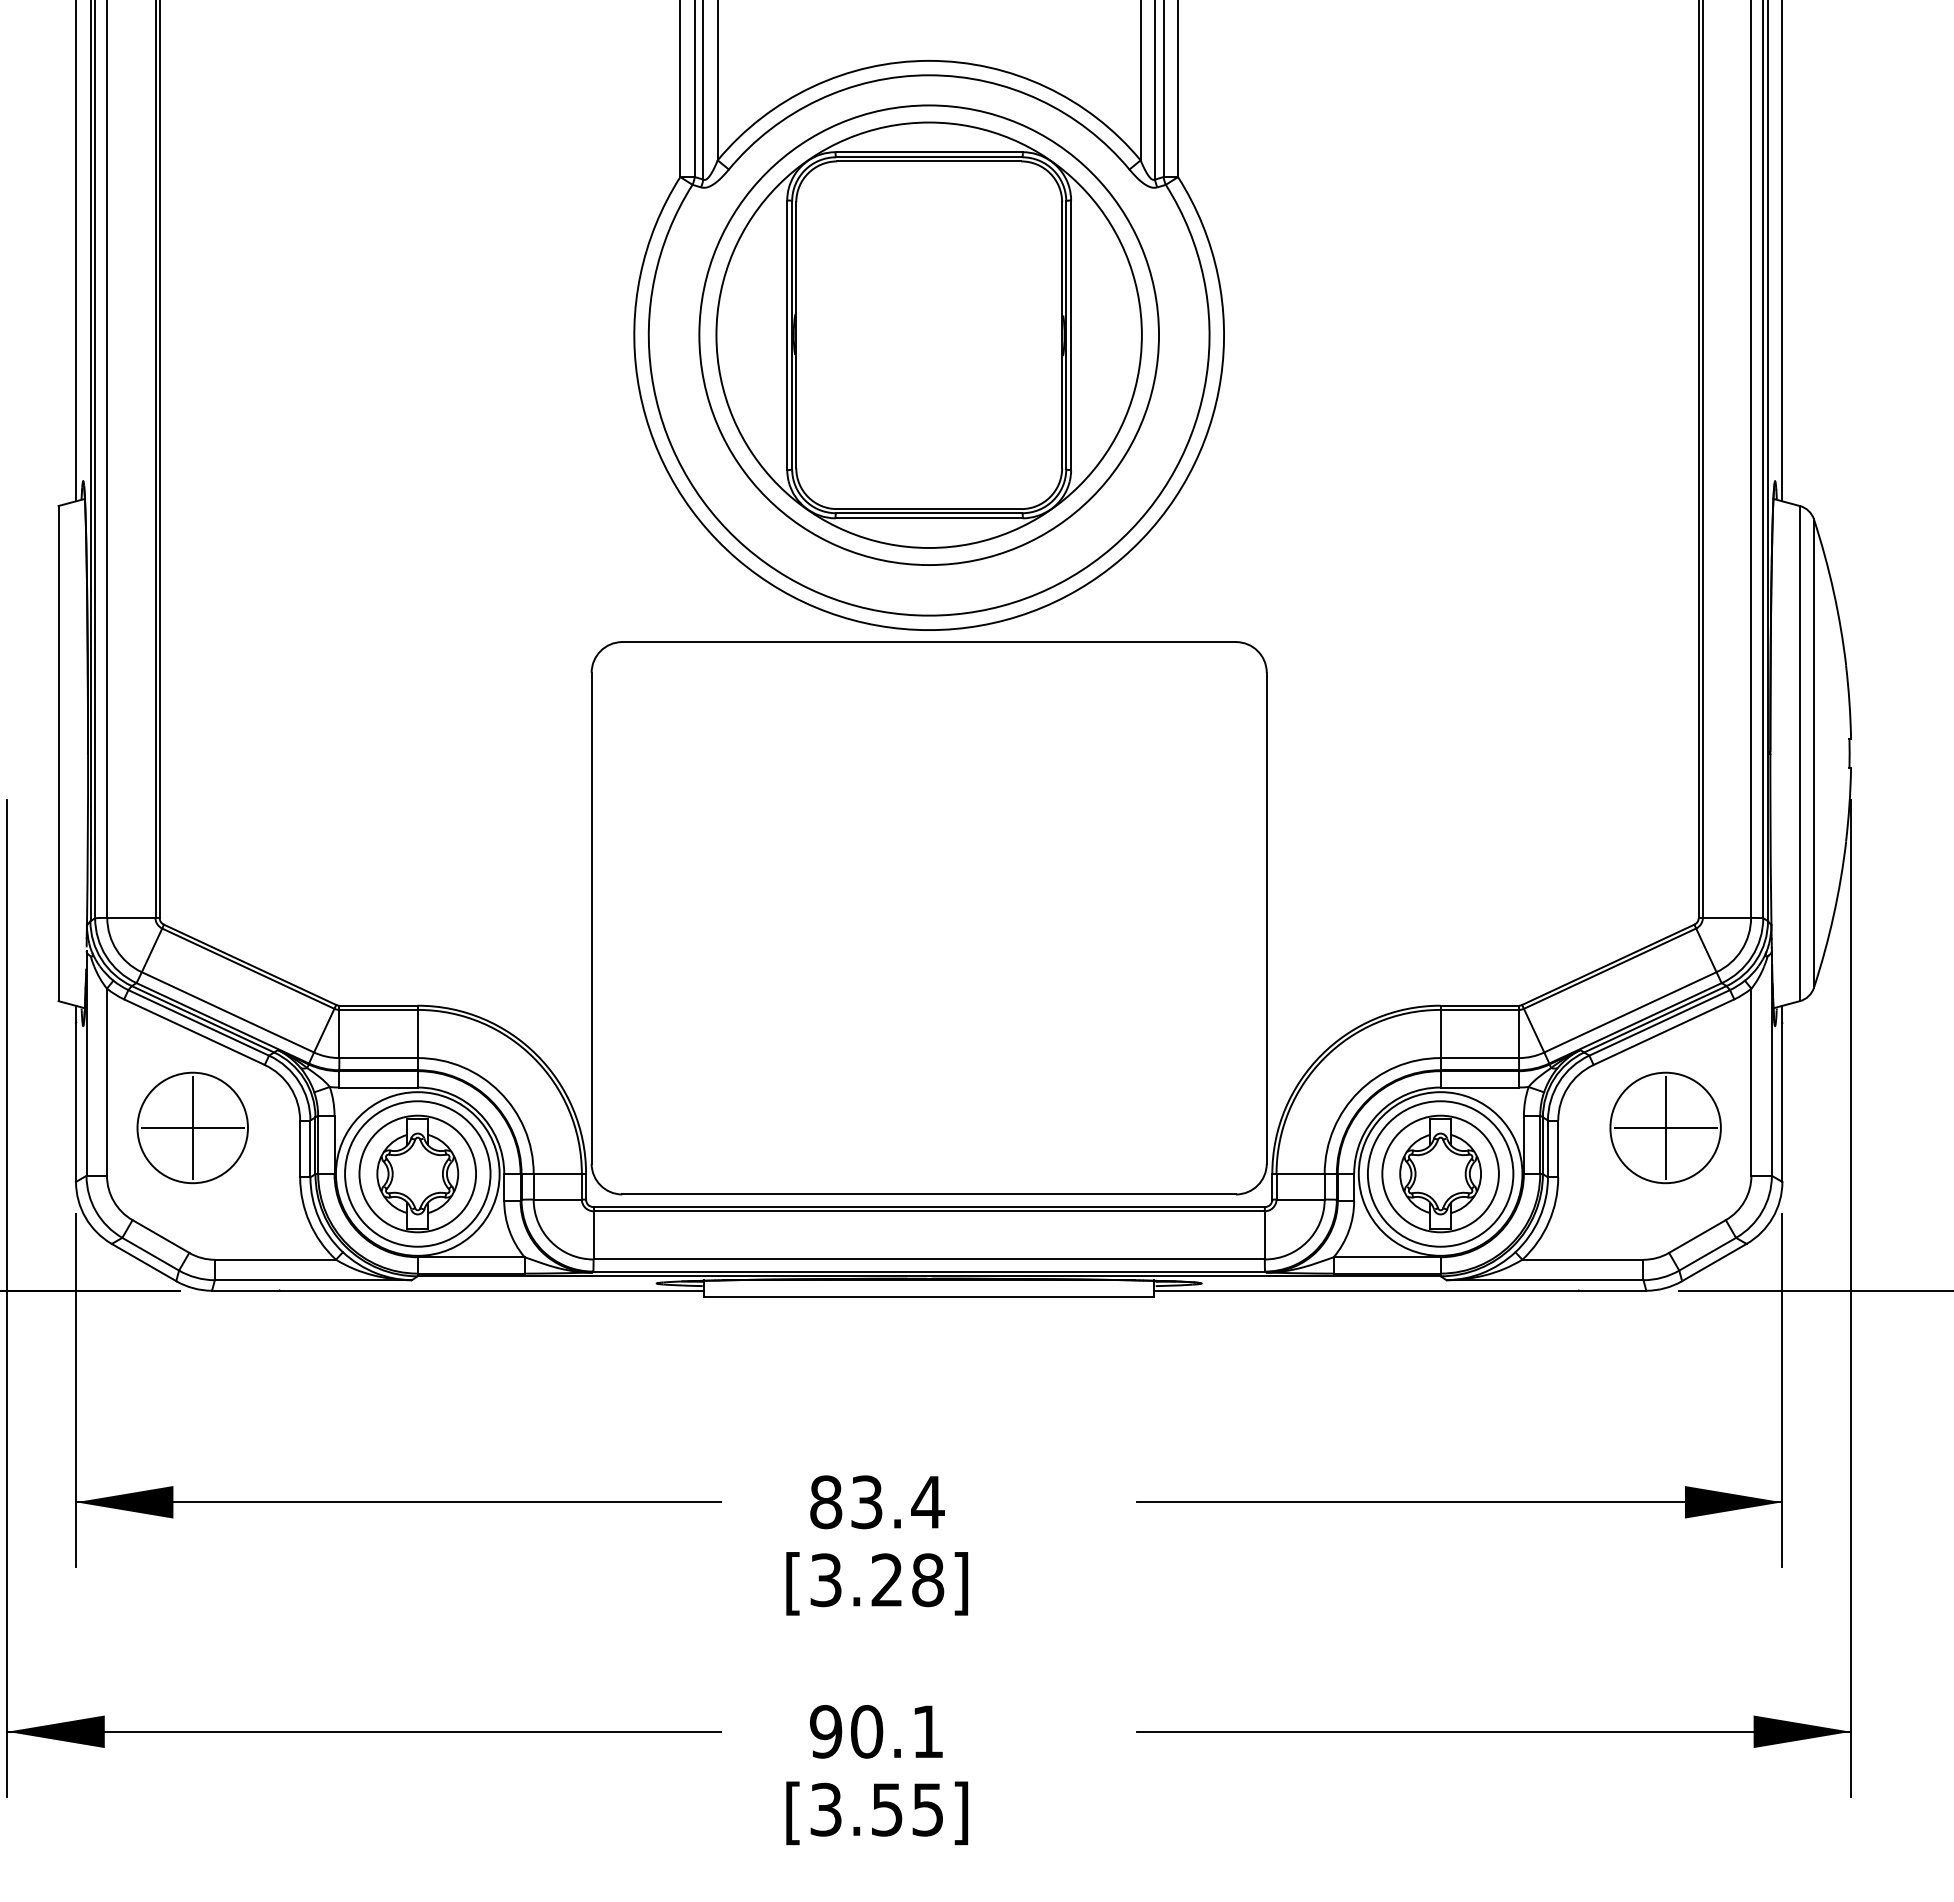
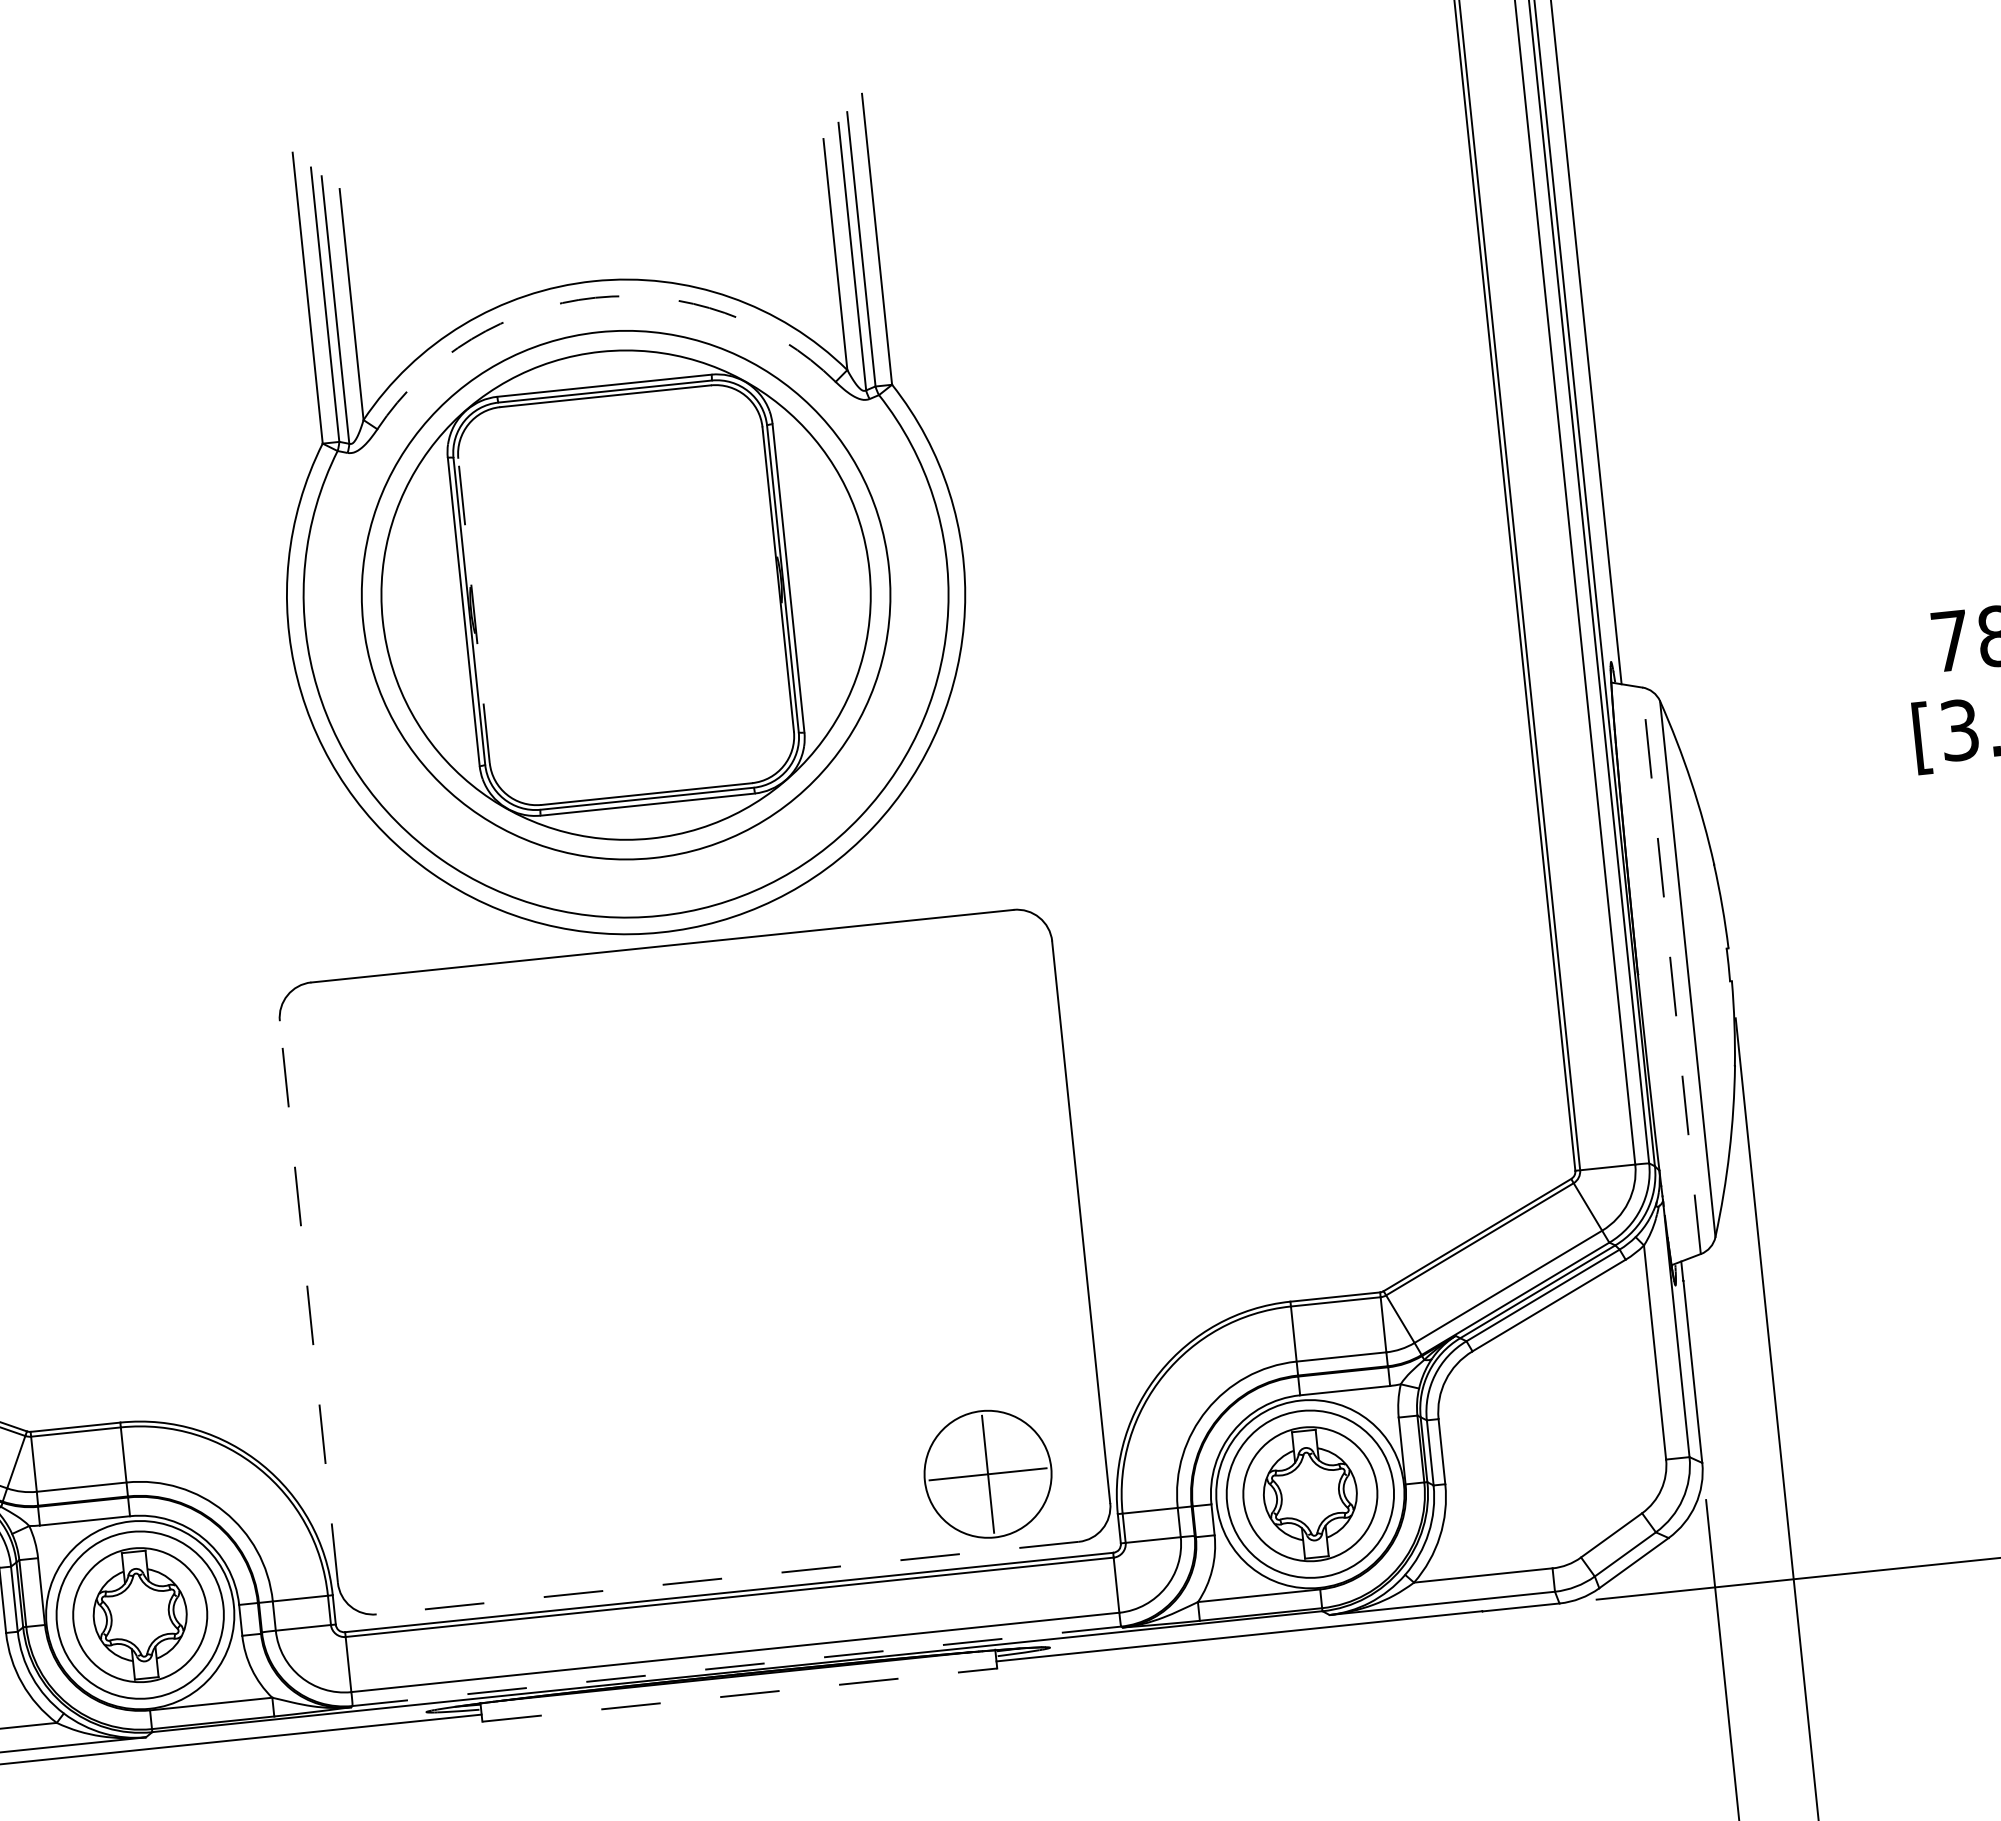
arc: (929, 75) -> (595, 297), solid -> dashed
line: (796, 335) -> (474, 611), solid -> dashed
line: (1799, 753) -> (1671, 970), solid -> dashed
line: (591, 917) -> (308, 1301), solid -> dashed
part: (1665, 1127) -> (987, 1473), moved
line: (929, 1194) -> (728, 1578), solid -> dashed
line: (928, 1271) -> (736, 1666), solid -> dashed
line: (929, 1296) -> (740, 1694), solid -> dashed

